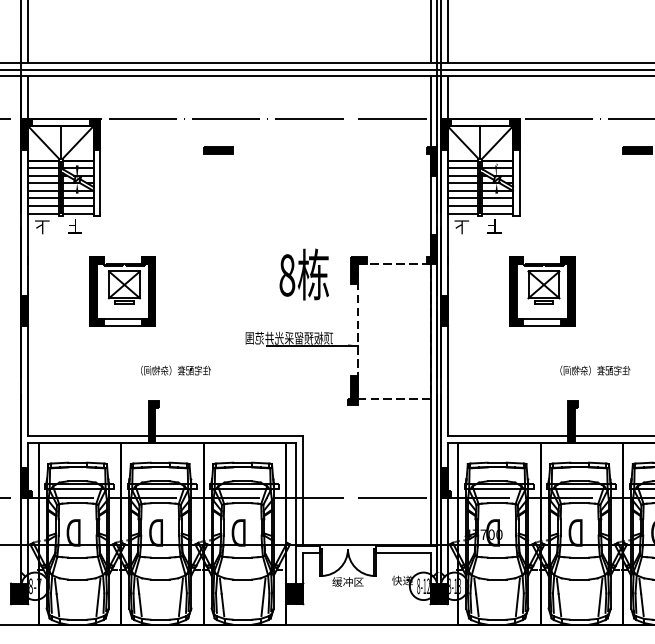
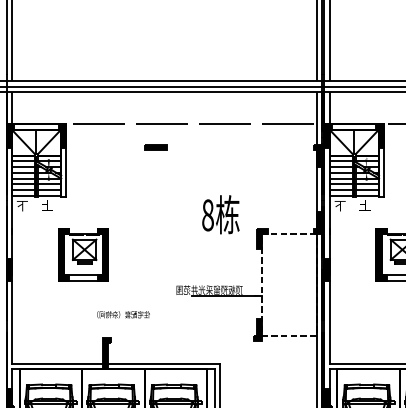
text: (303, 274) -> (220, 214), moved

